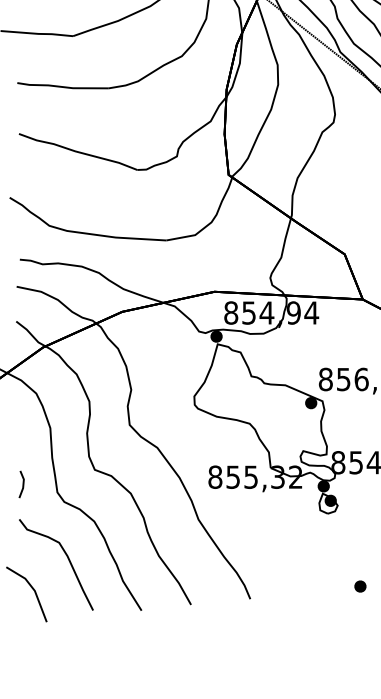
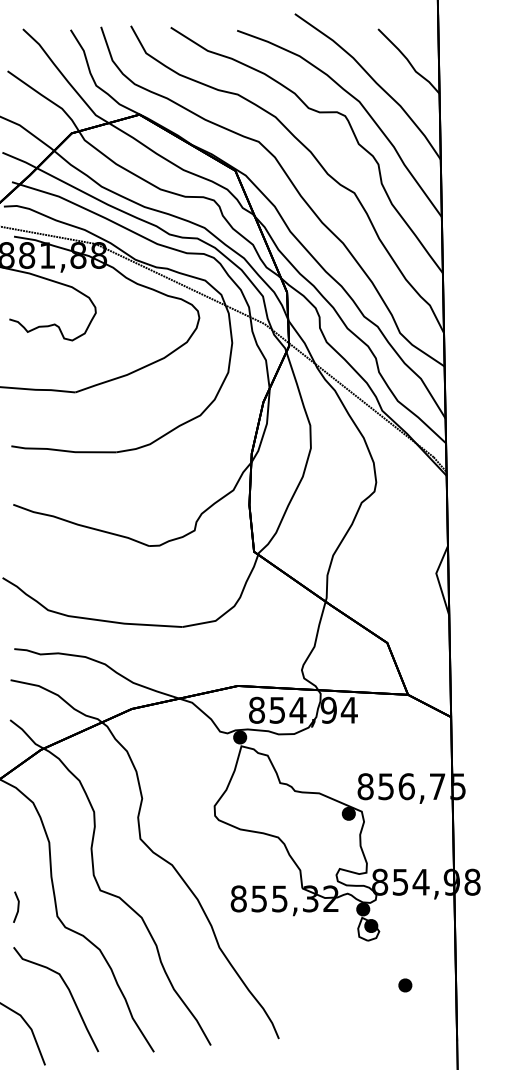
part: (360, 586) -> (405, 985), moved

